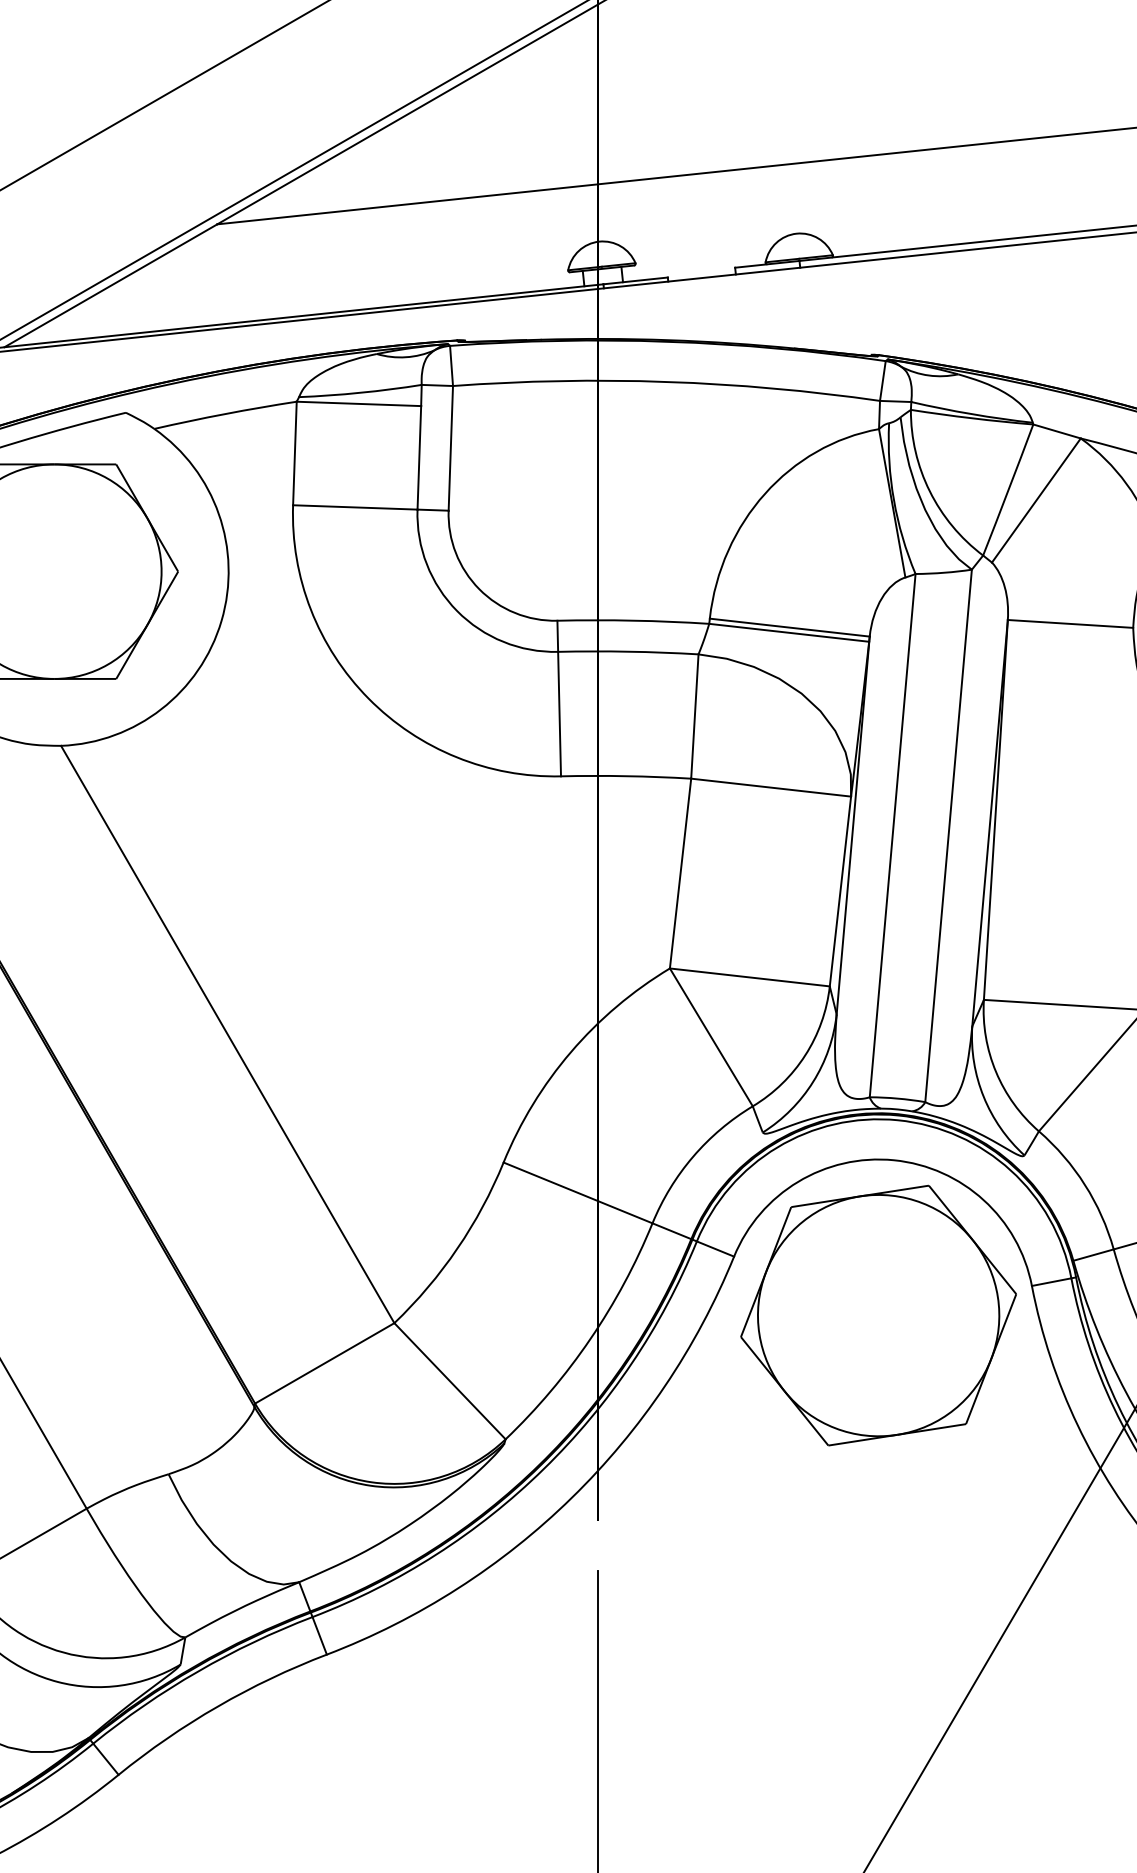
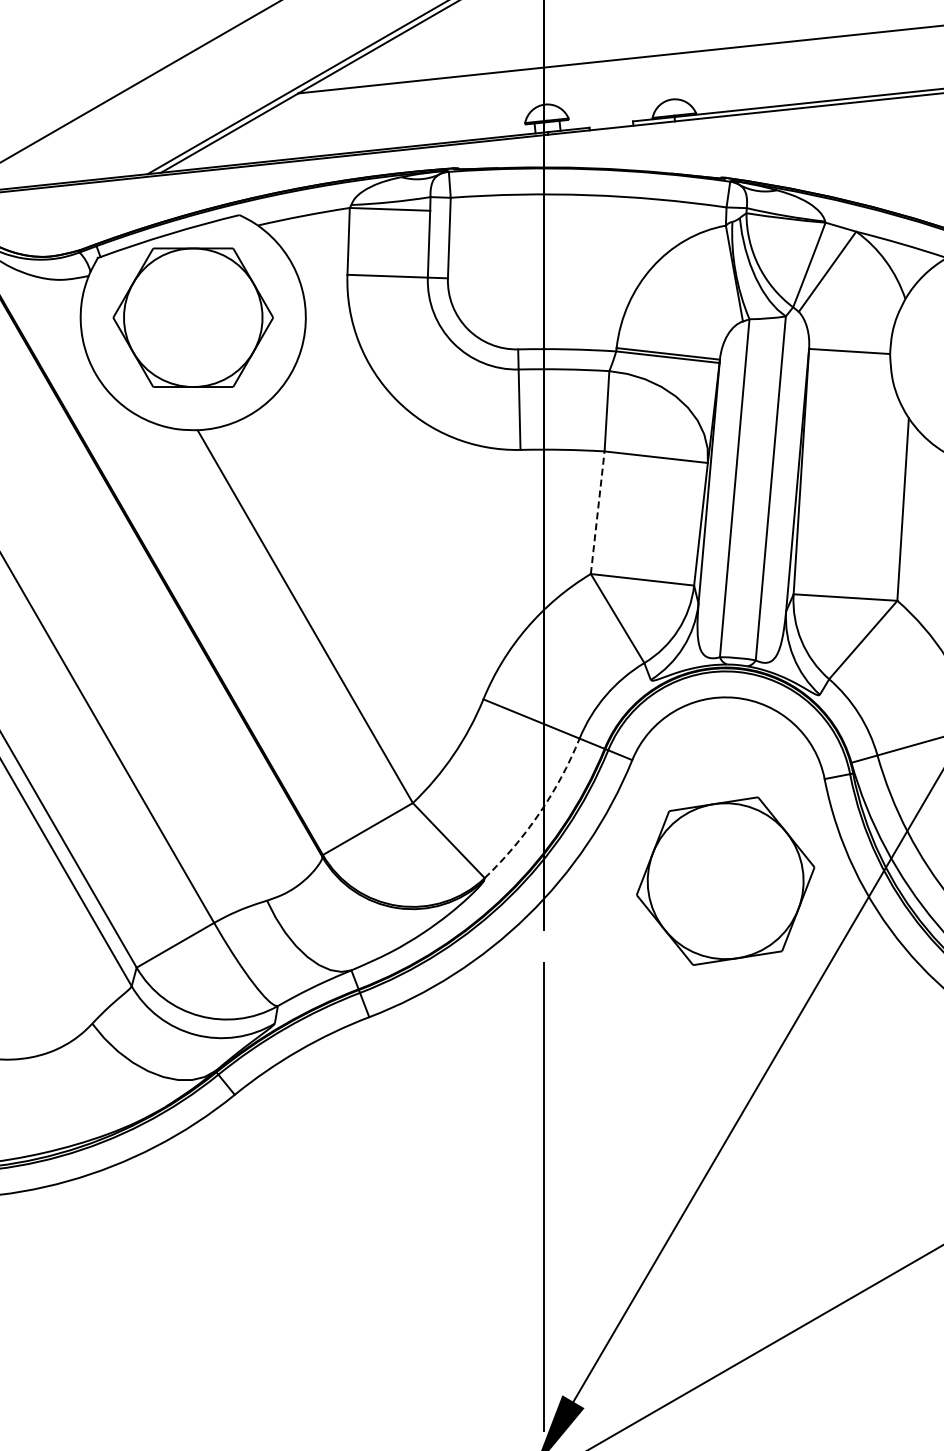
line: (680, 873) -> (597, 512), solid -> dashed
part: (878, 1314) -> (725, 880), moved
arc: (590, 1339) -> (539, 813), solid -> dashed

